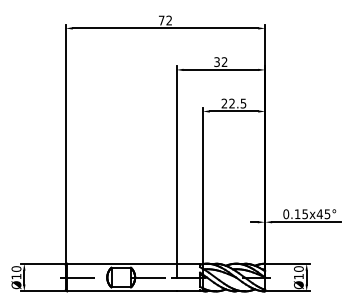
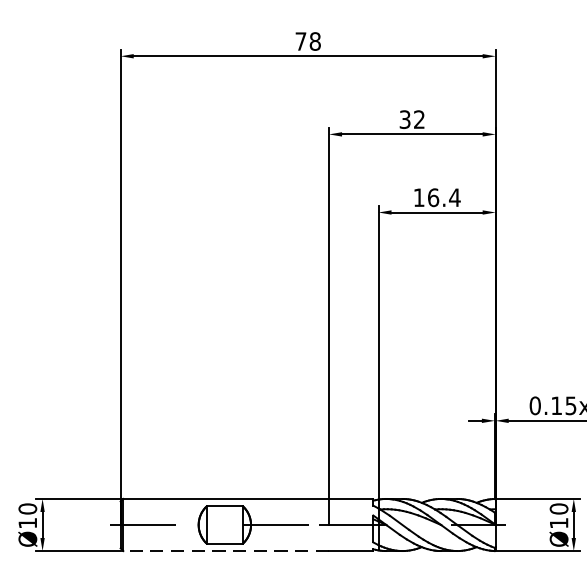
text: (169, 20) -> (315, 41), 72 -> 78
text: (233, 103) -> (436, 197), 22.5 -> 16.4
line: (121, 291) -> (225, 551), solid -> dashed

